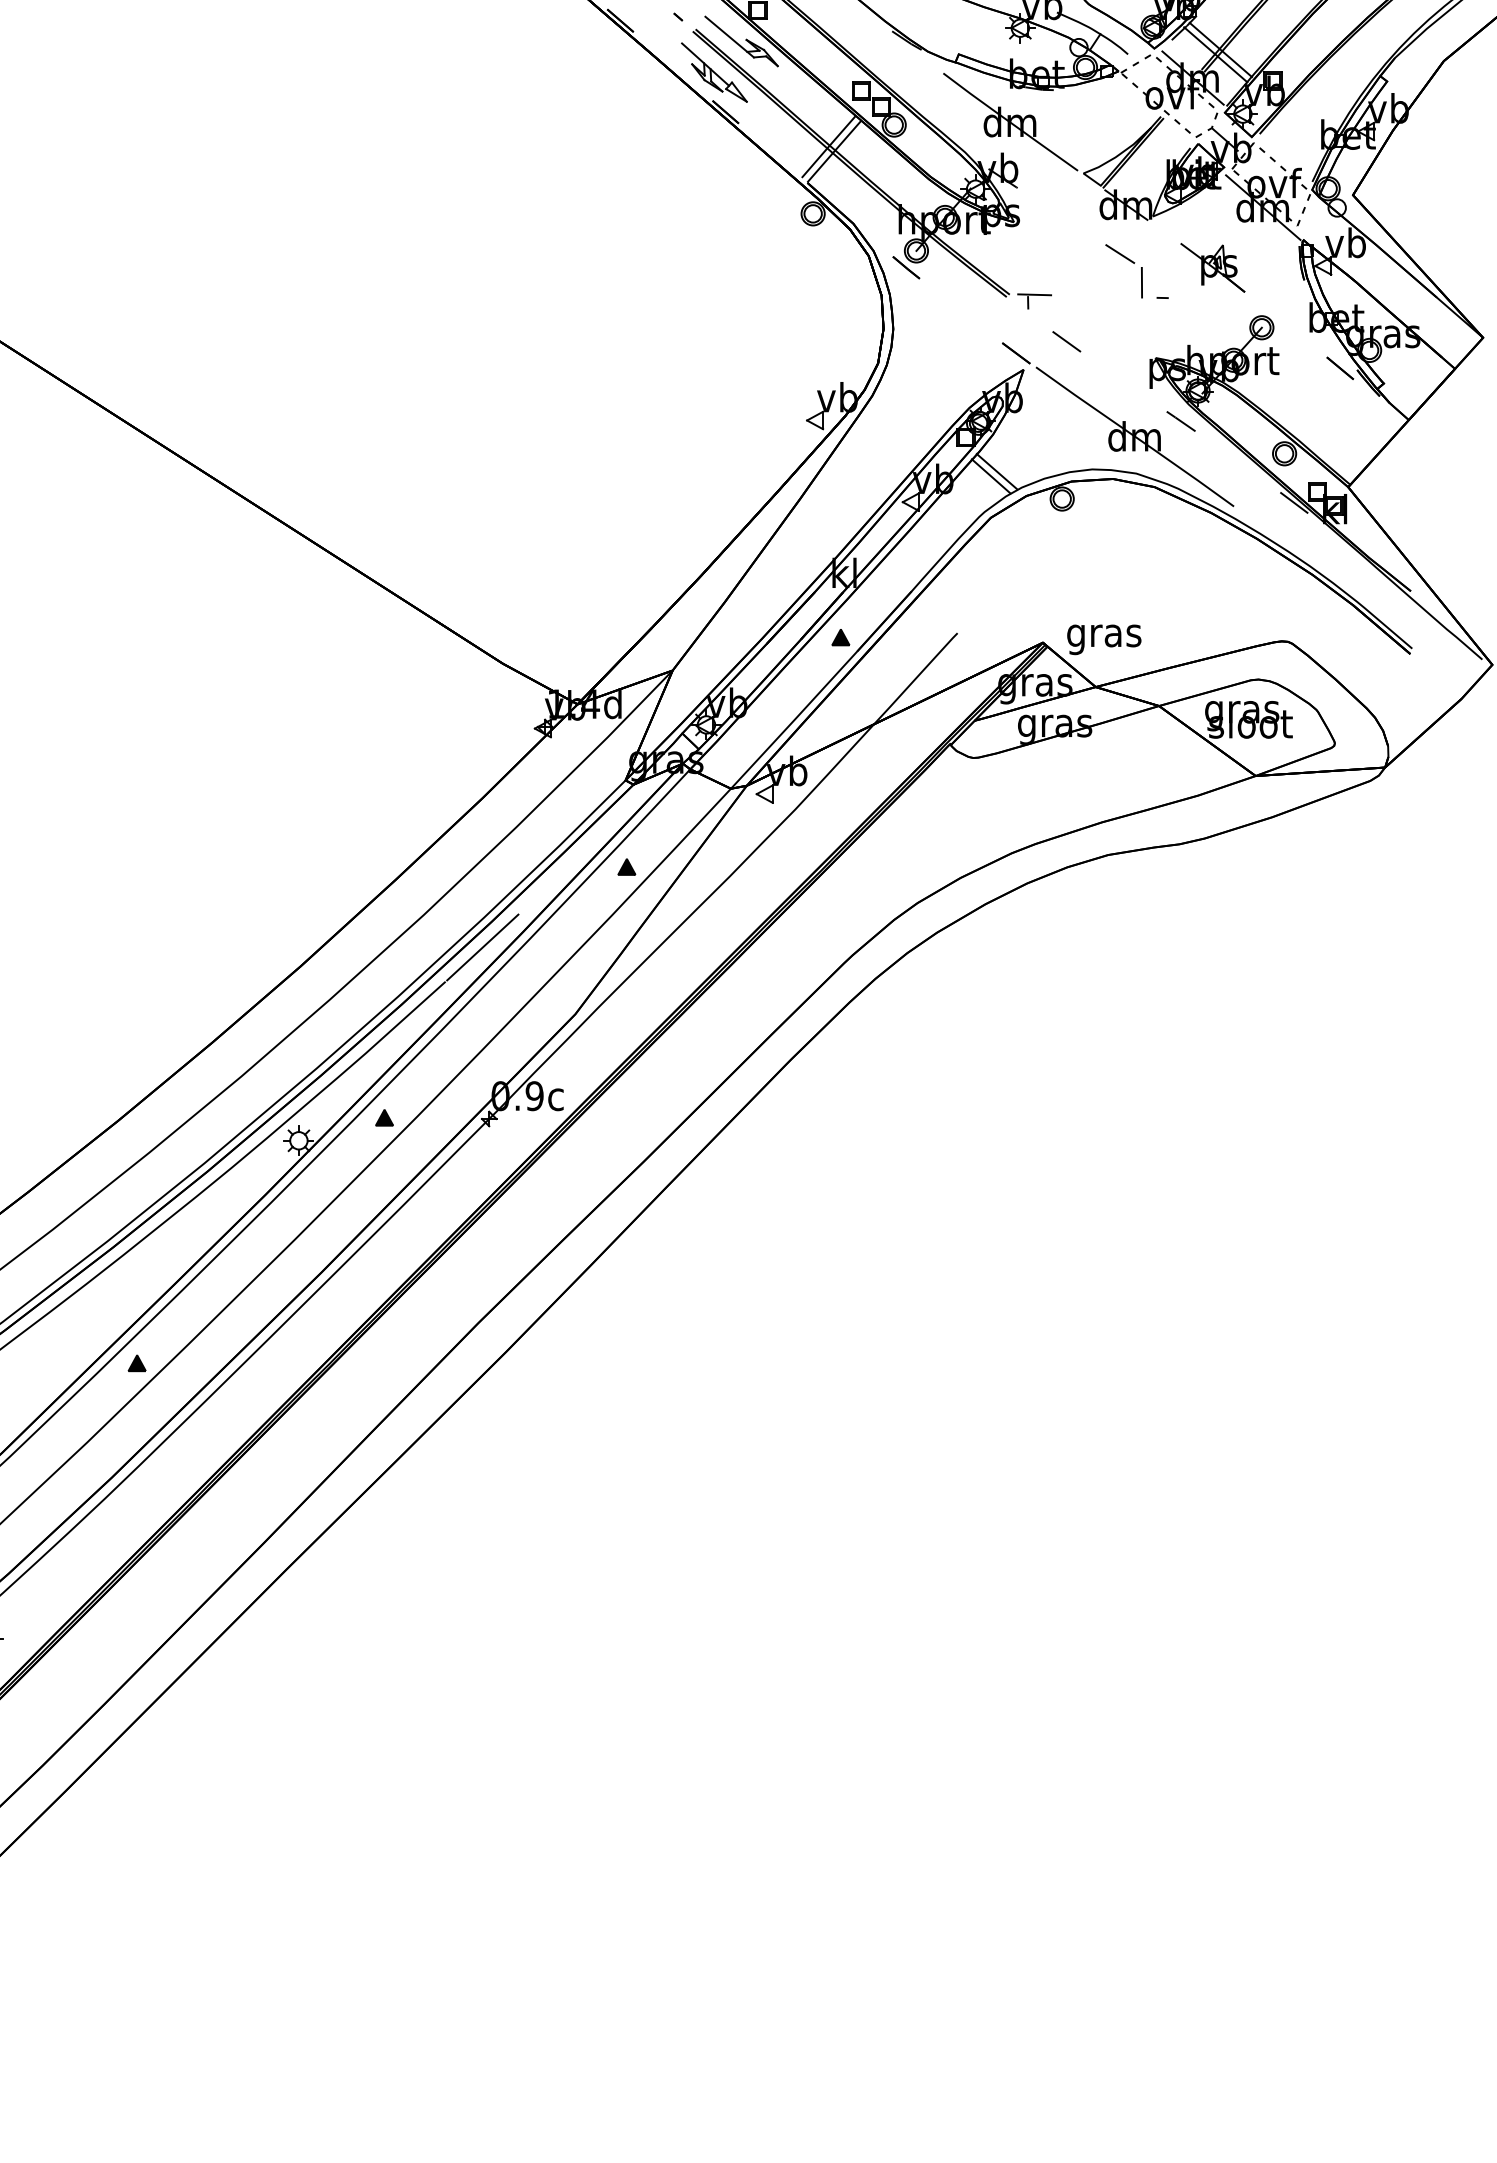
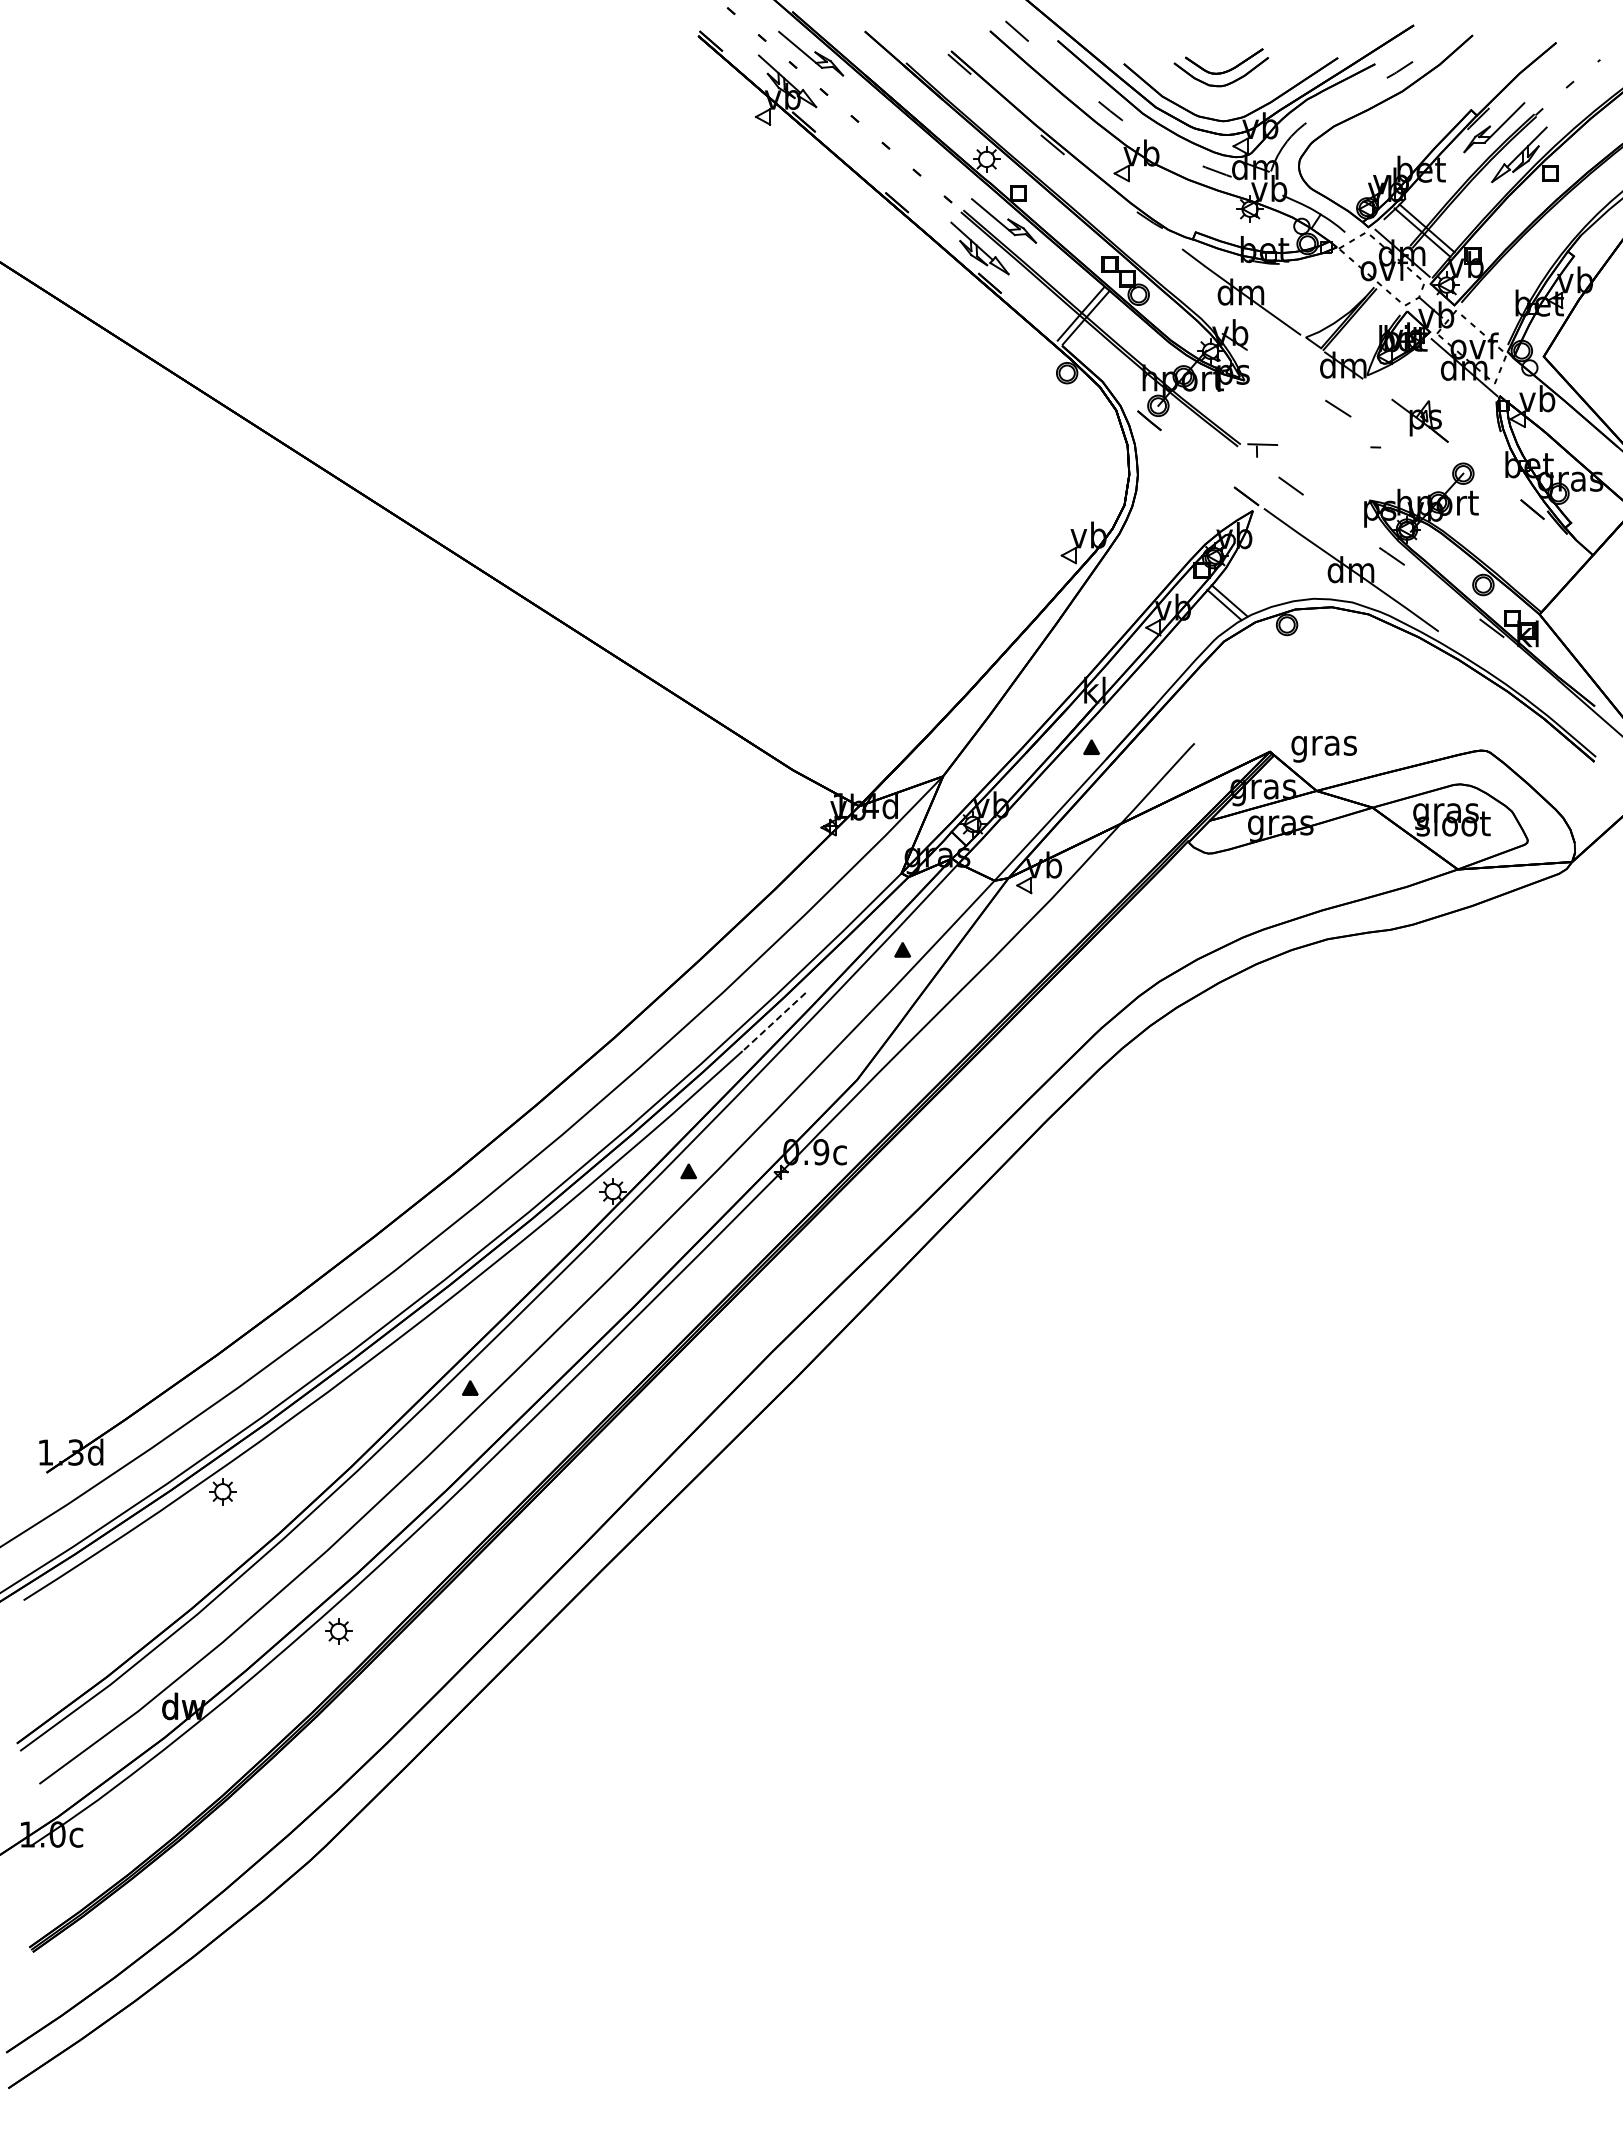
line: (1141, 282) -> (1357, 433), removed
line: (482, 947) -> (775, 1020), solid -> dashed

